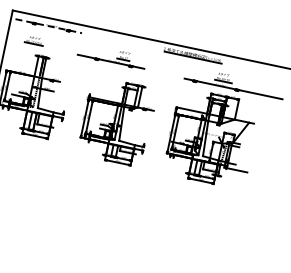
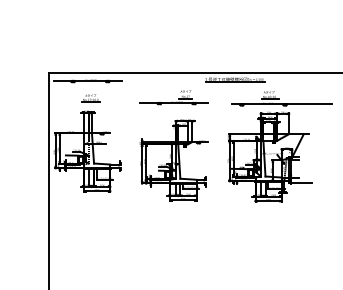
line: (48, 26) -> (87, 81), dashed -> solid
part: (34, 40) -> (90, 98), moved
part: (111, 56) -> (173, 97), moved

